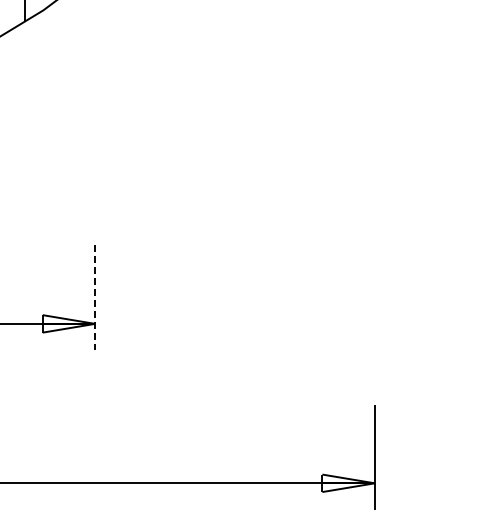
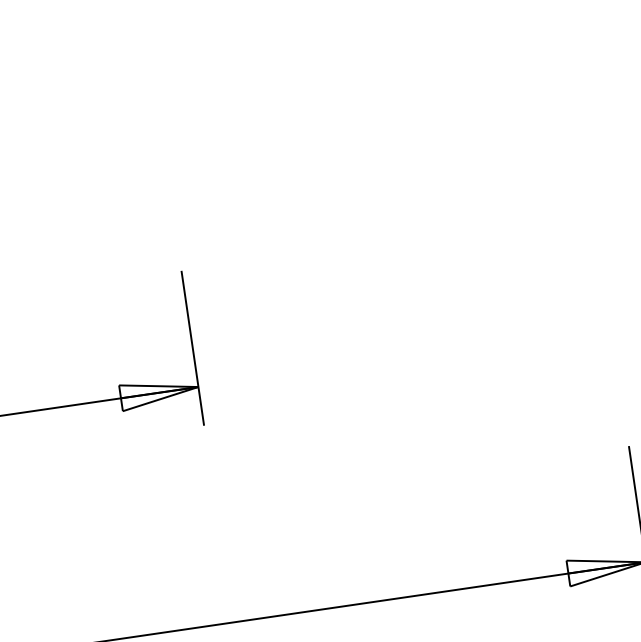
line: (95, 298) -> (193, 349), dashed -> solid

